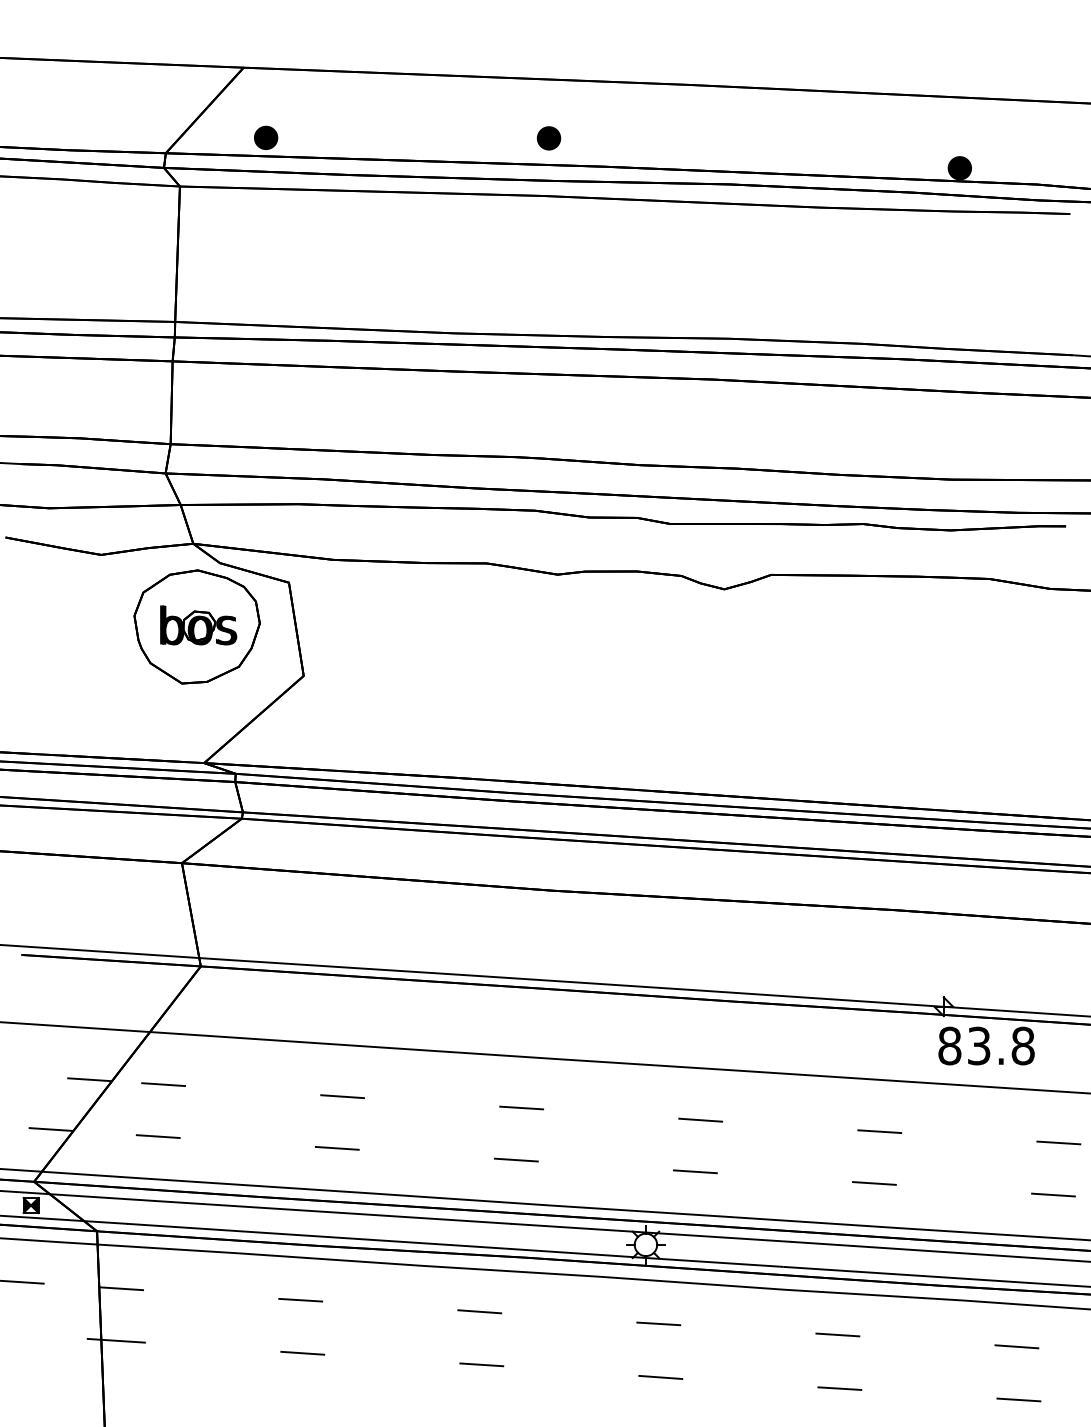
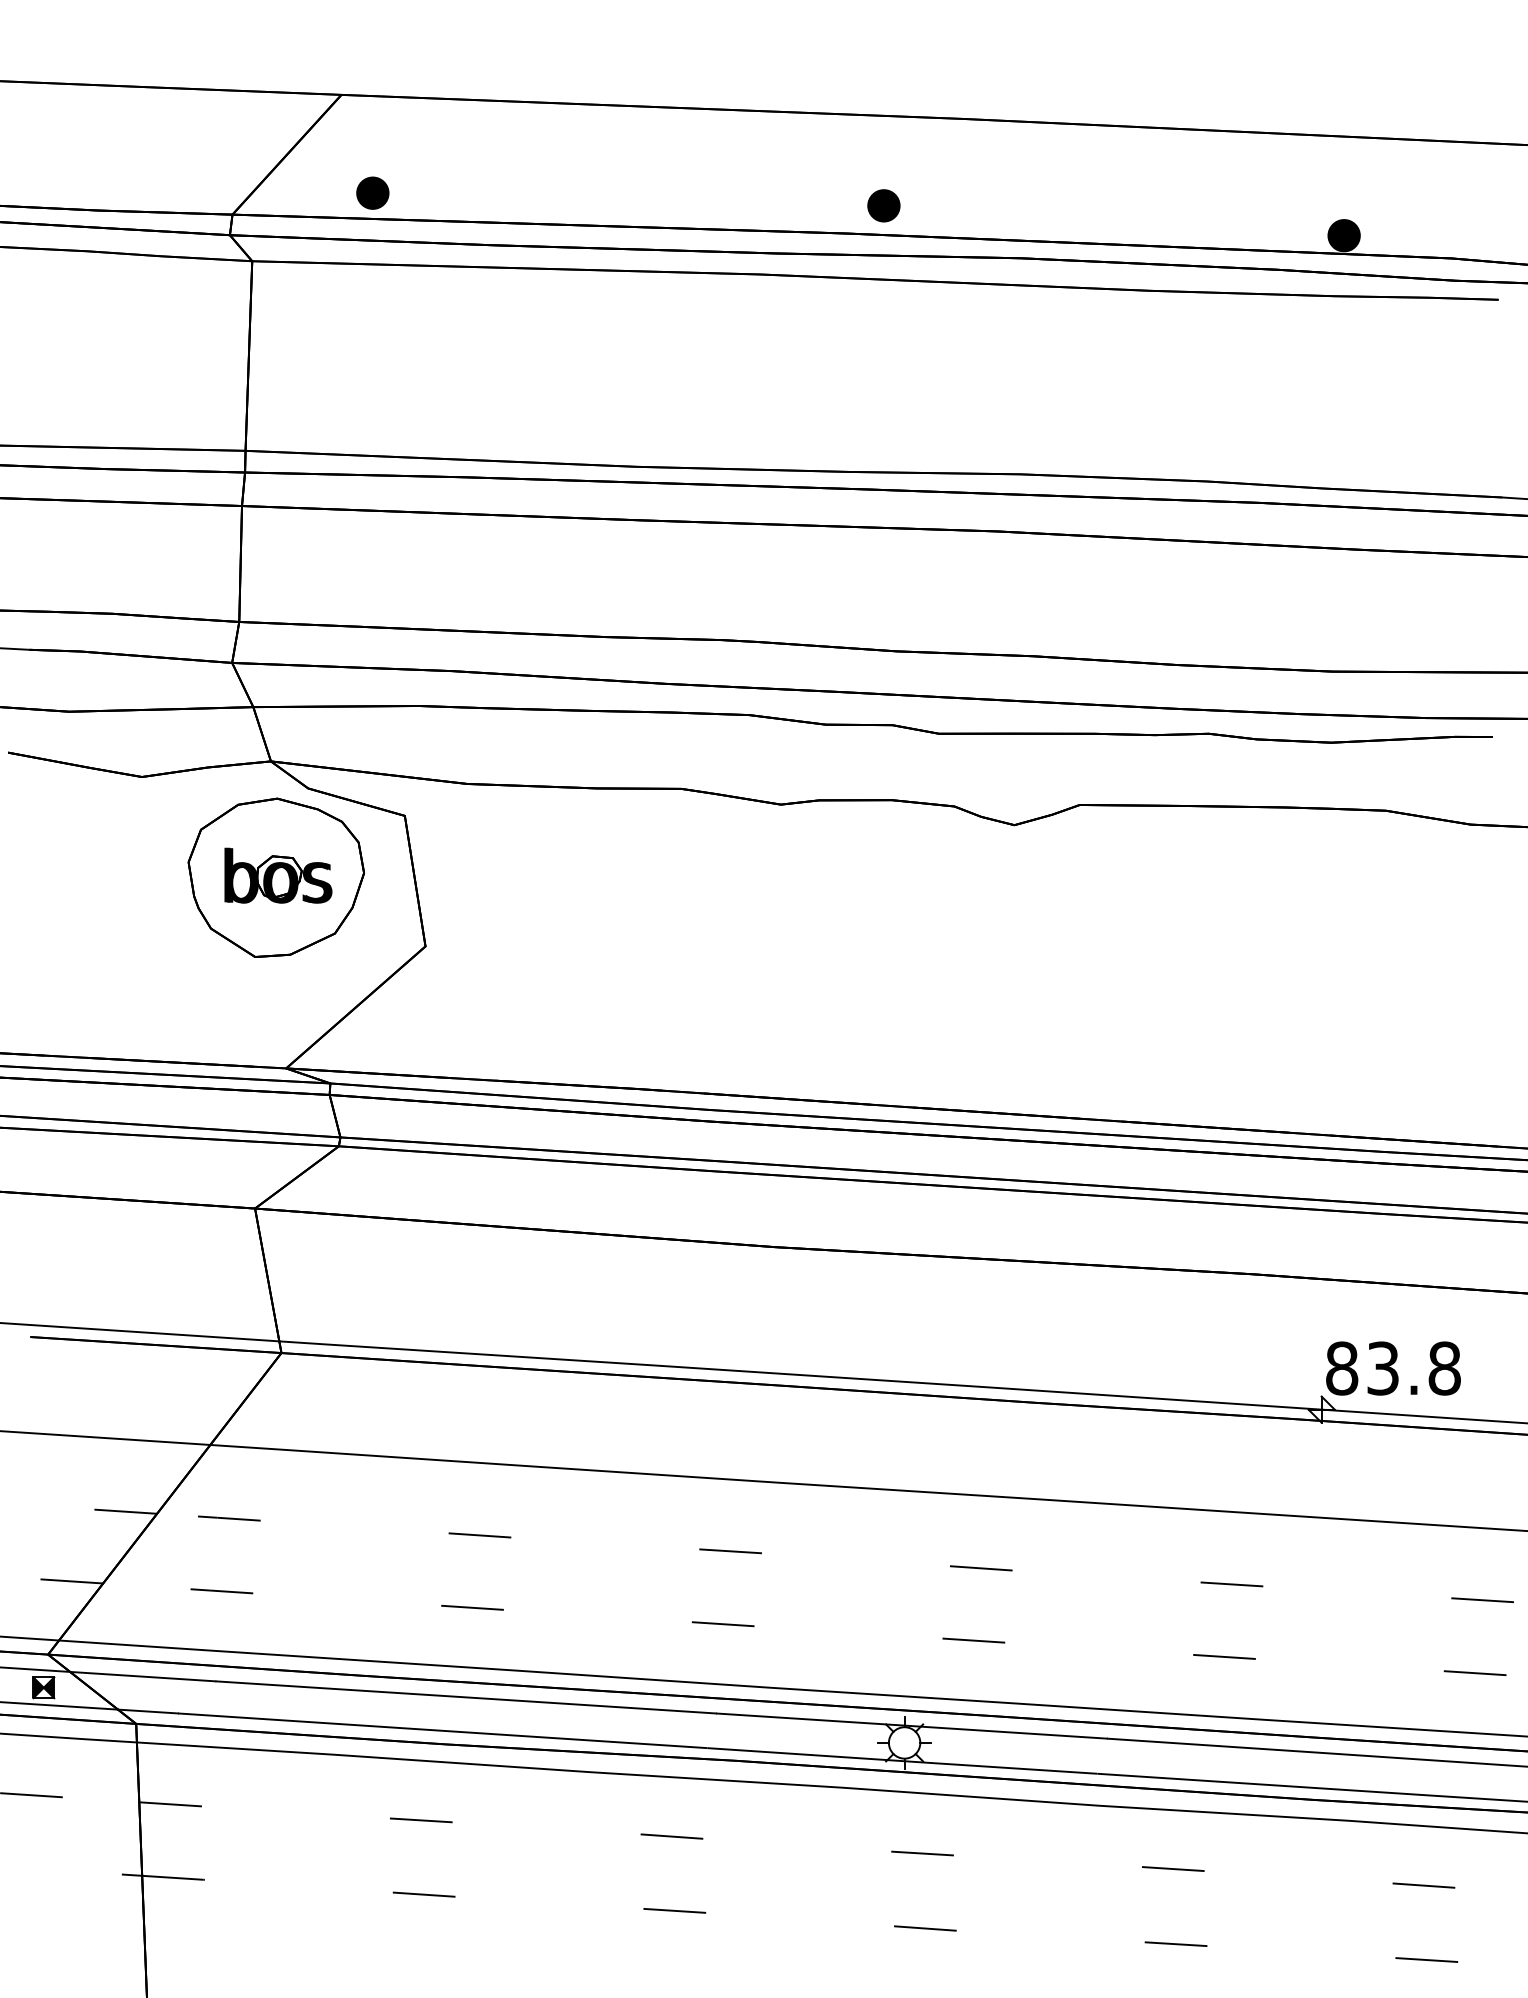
part: (548, 138) -> (883, 205), moved
text: (986, 1046) -> (1393, 1368), moved

